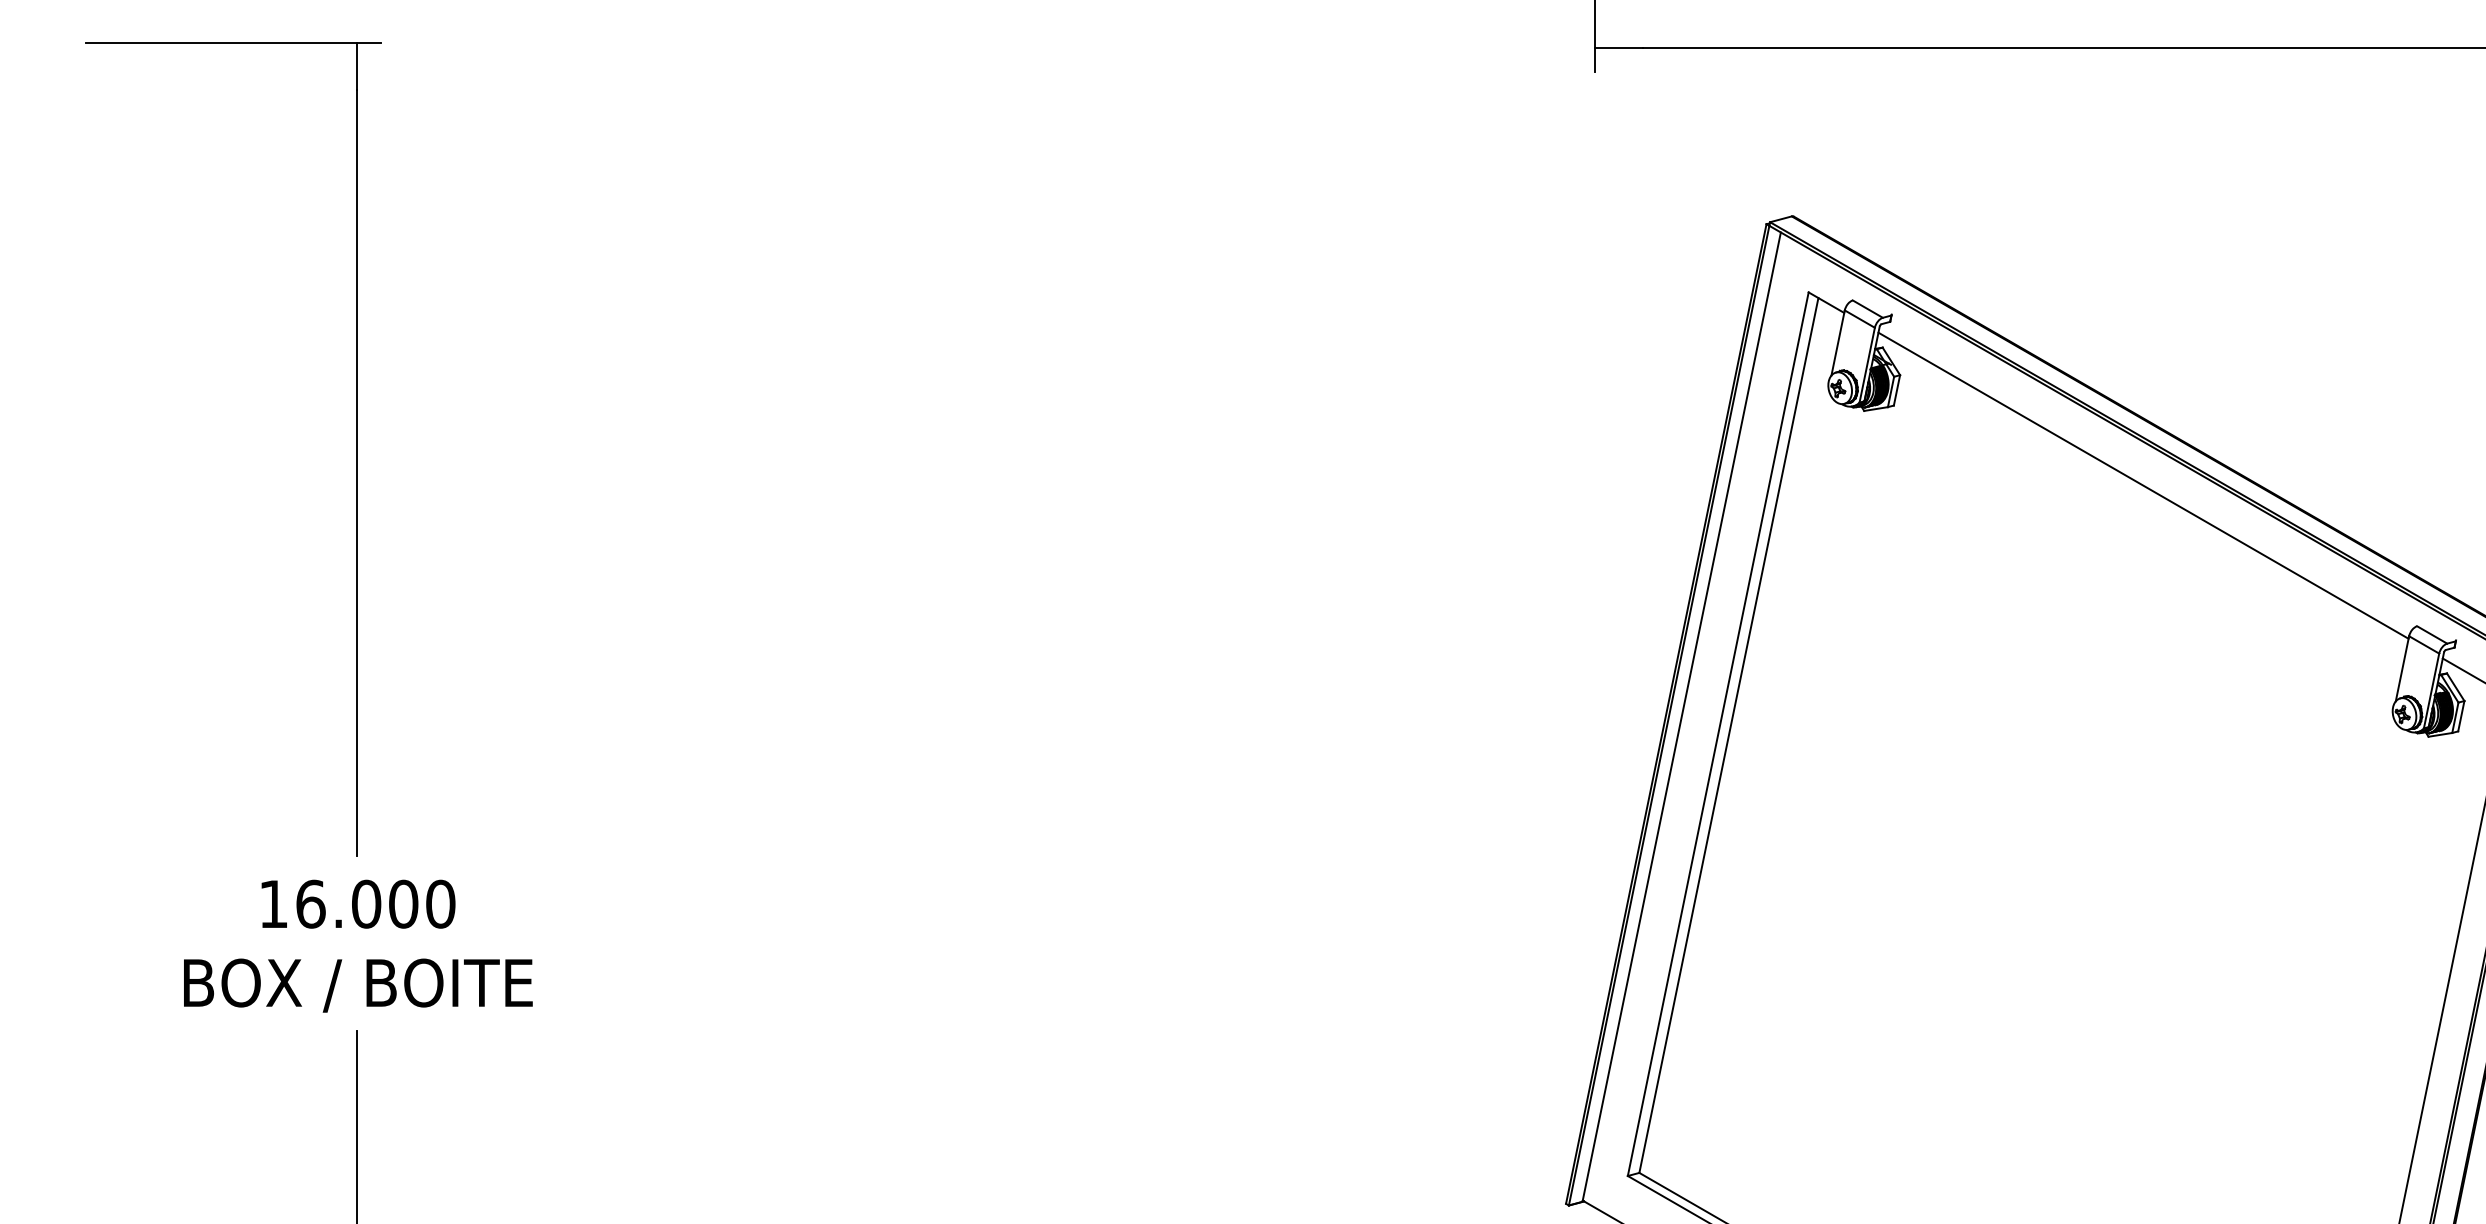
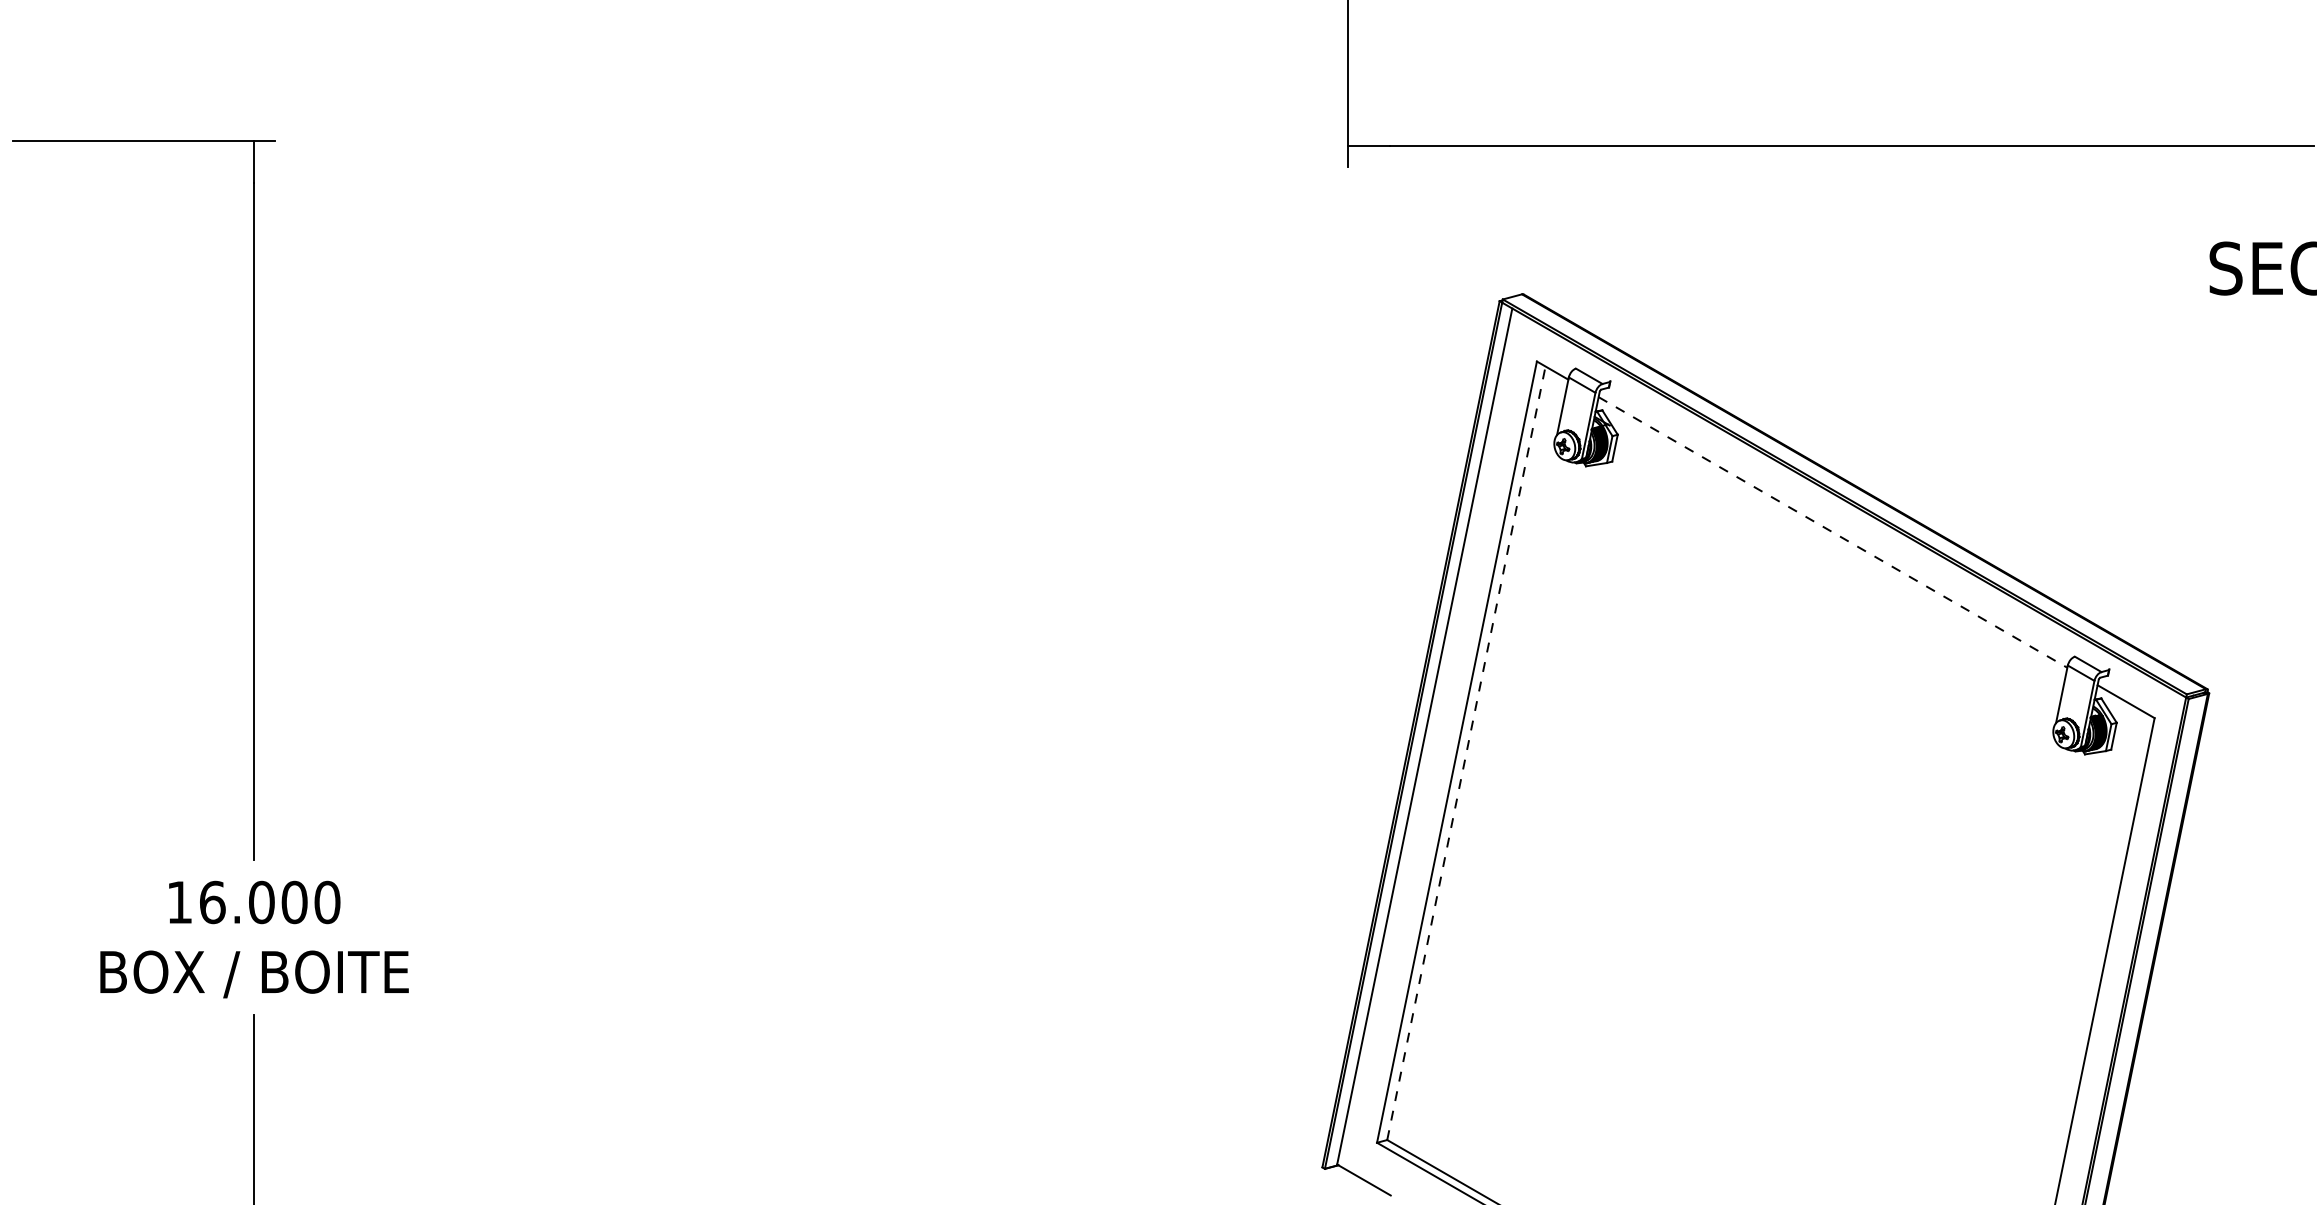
line: (2144, 485) -> (1833, 532), solid -> dashed
line: (1729, 735) -> (1466, 753), solid -> dashed

